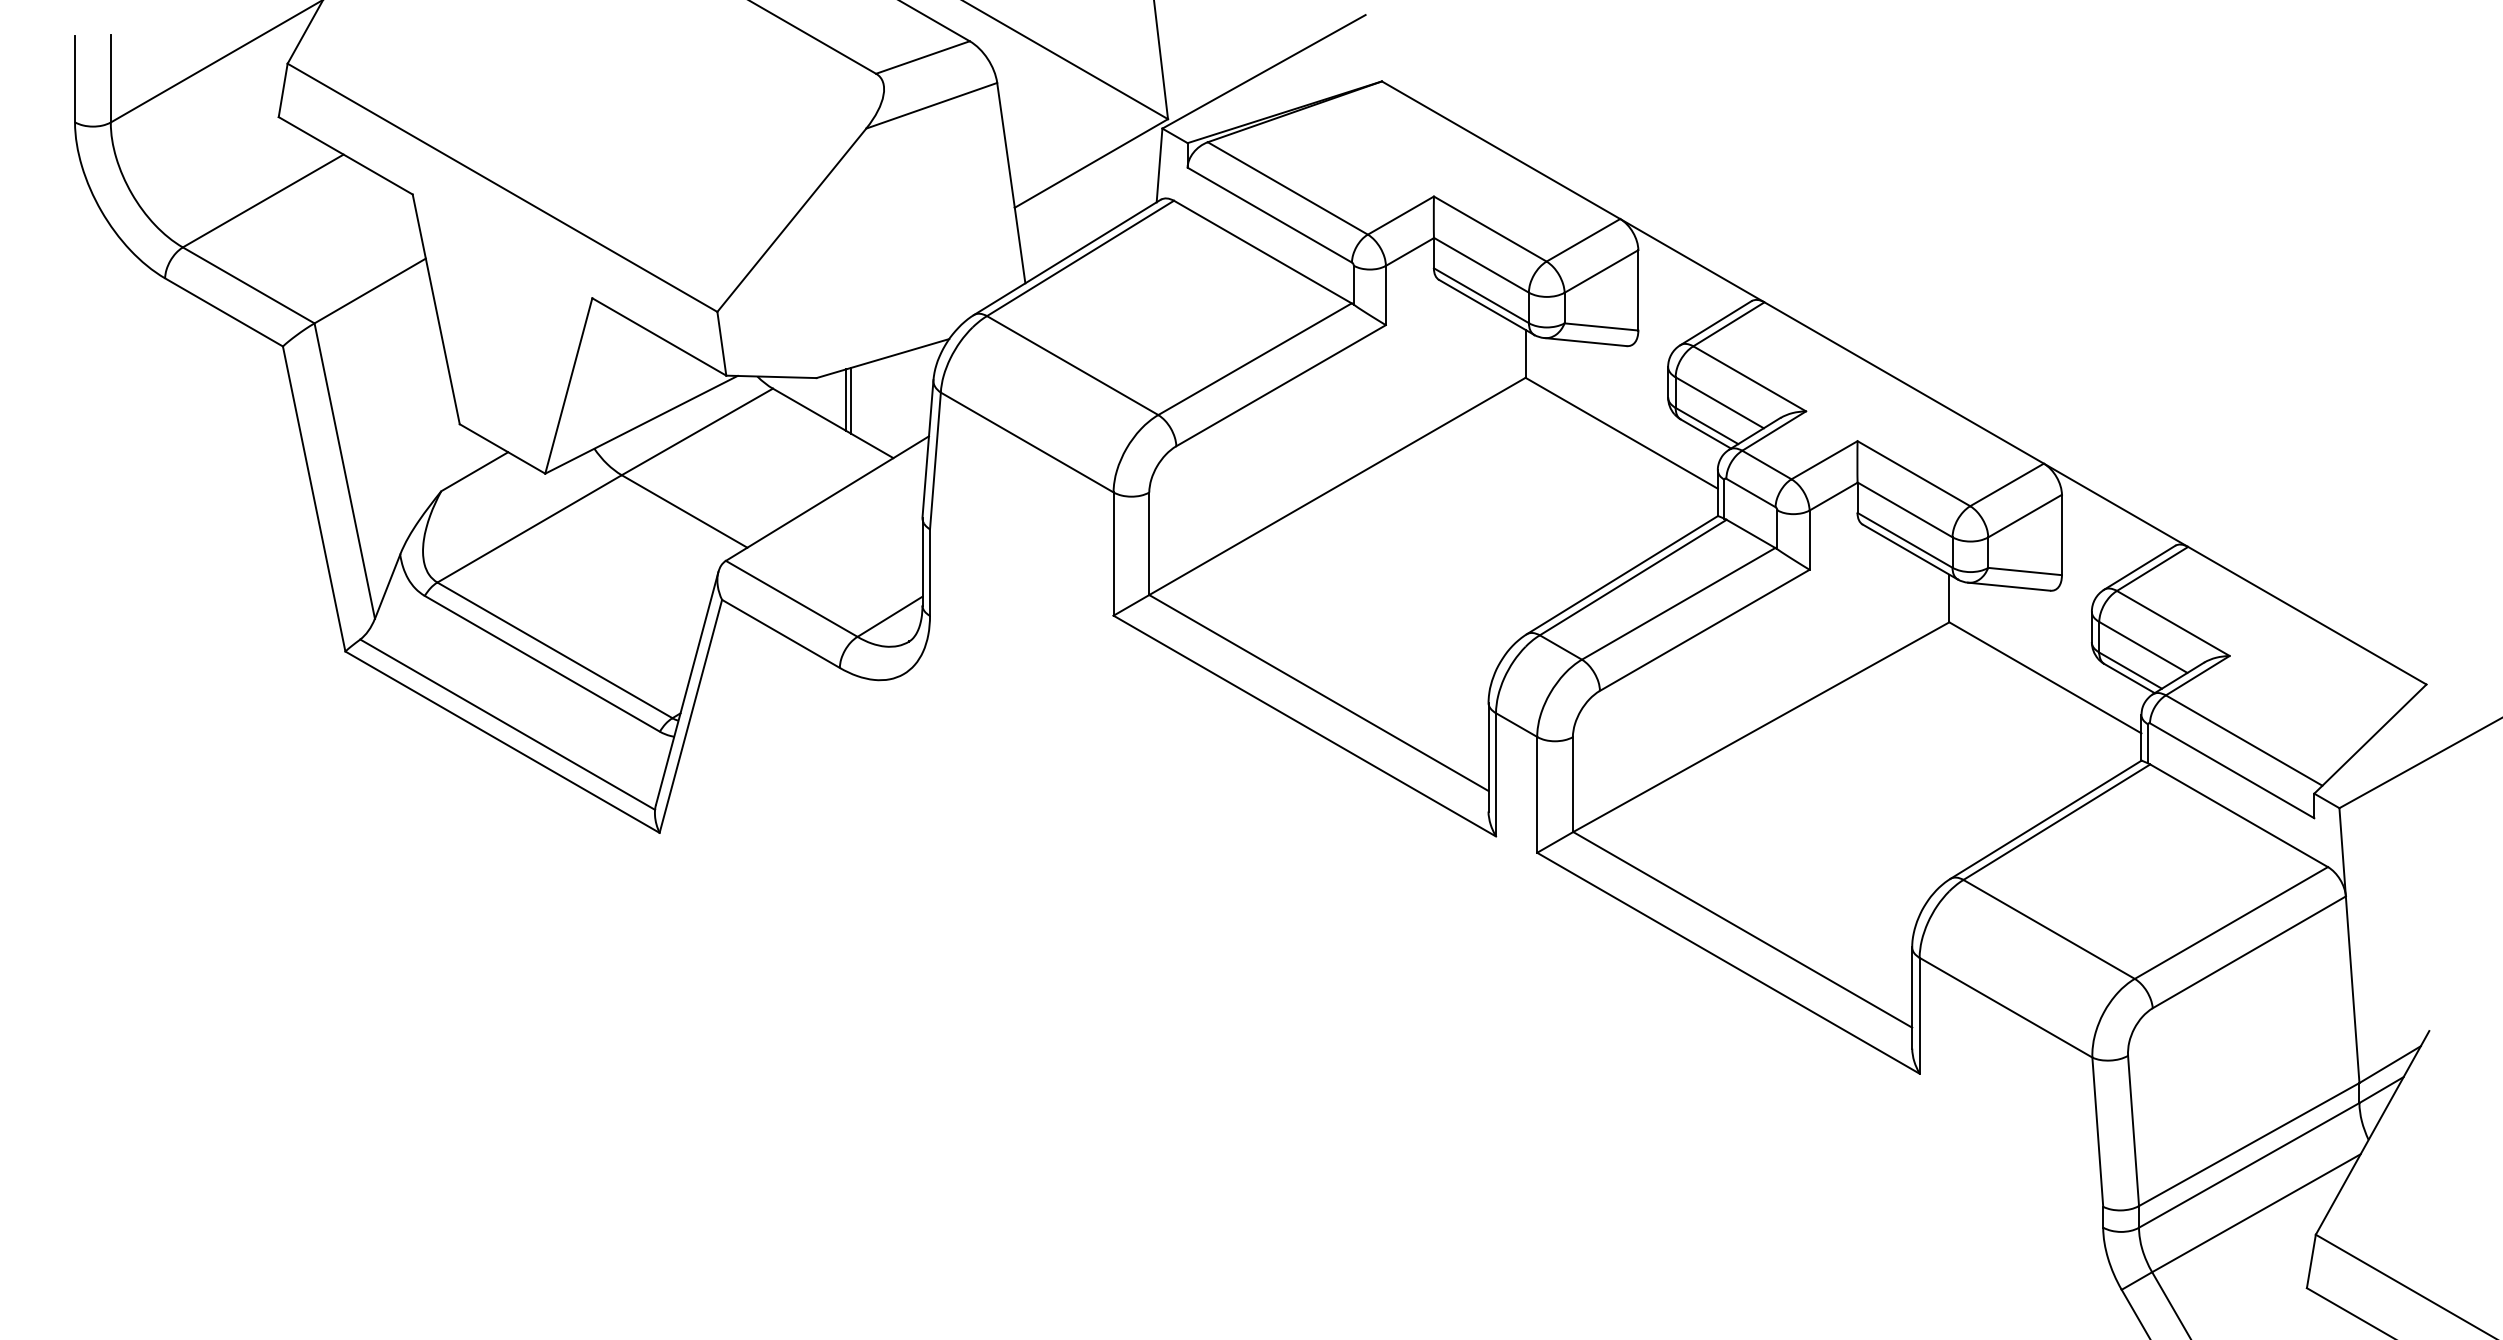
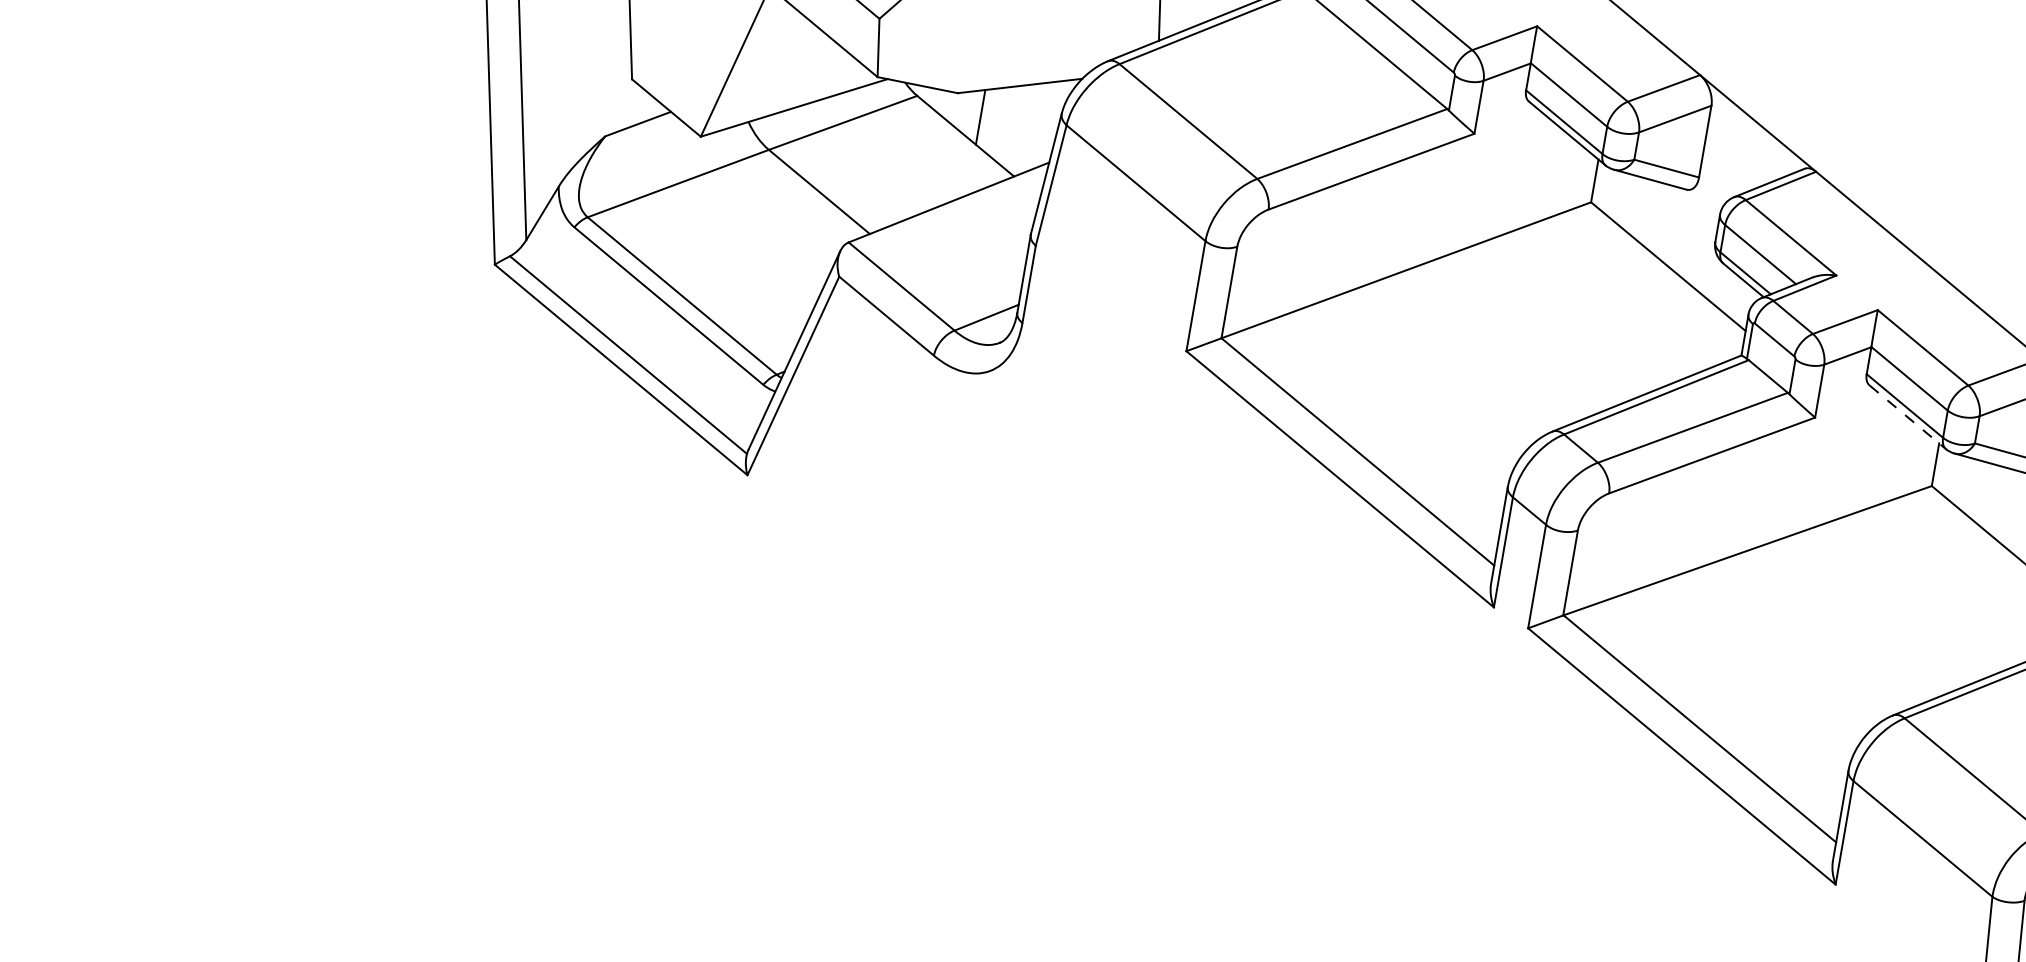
line: (851, 400) -> (985, 118), removed
line: (1910, 552) -> (1907, 417), solid -> dashed

